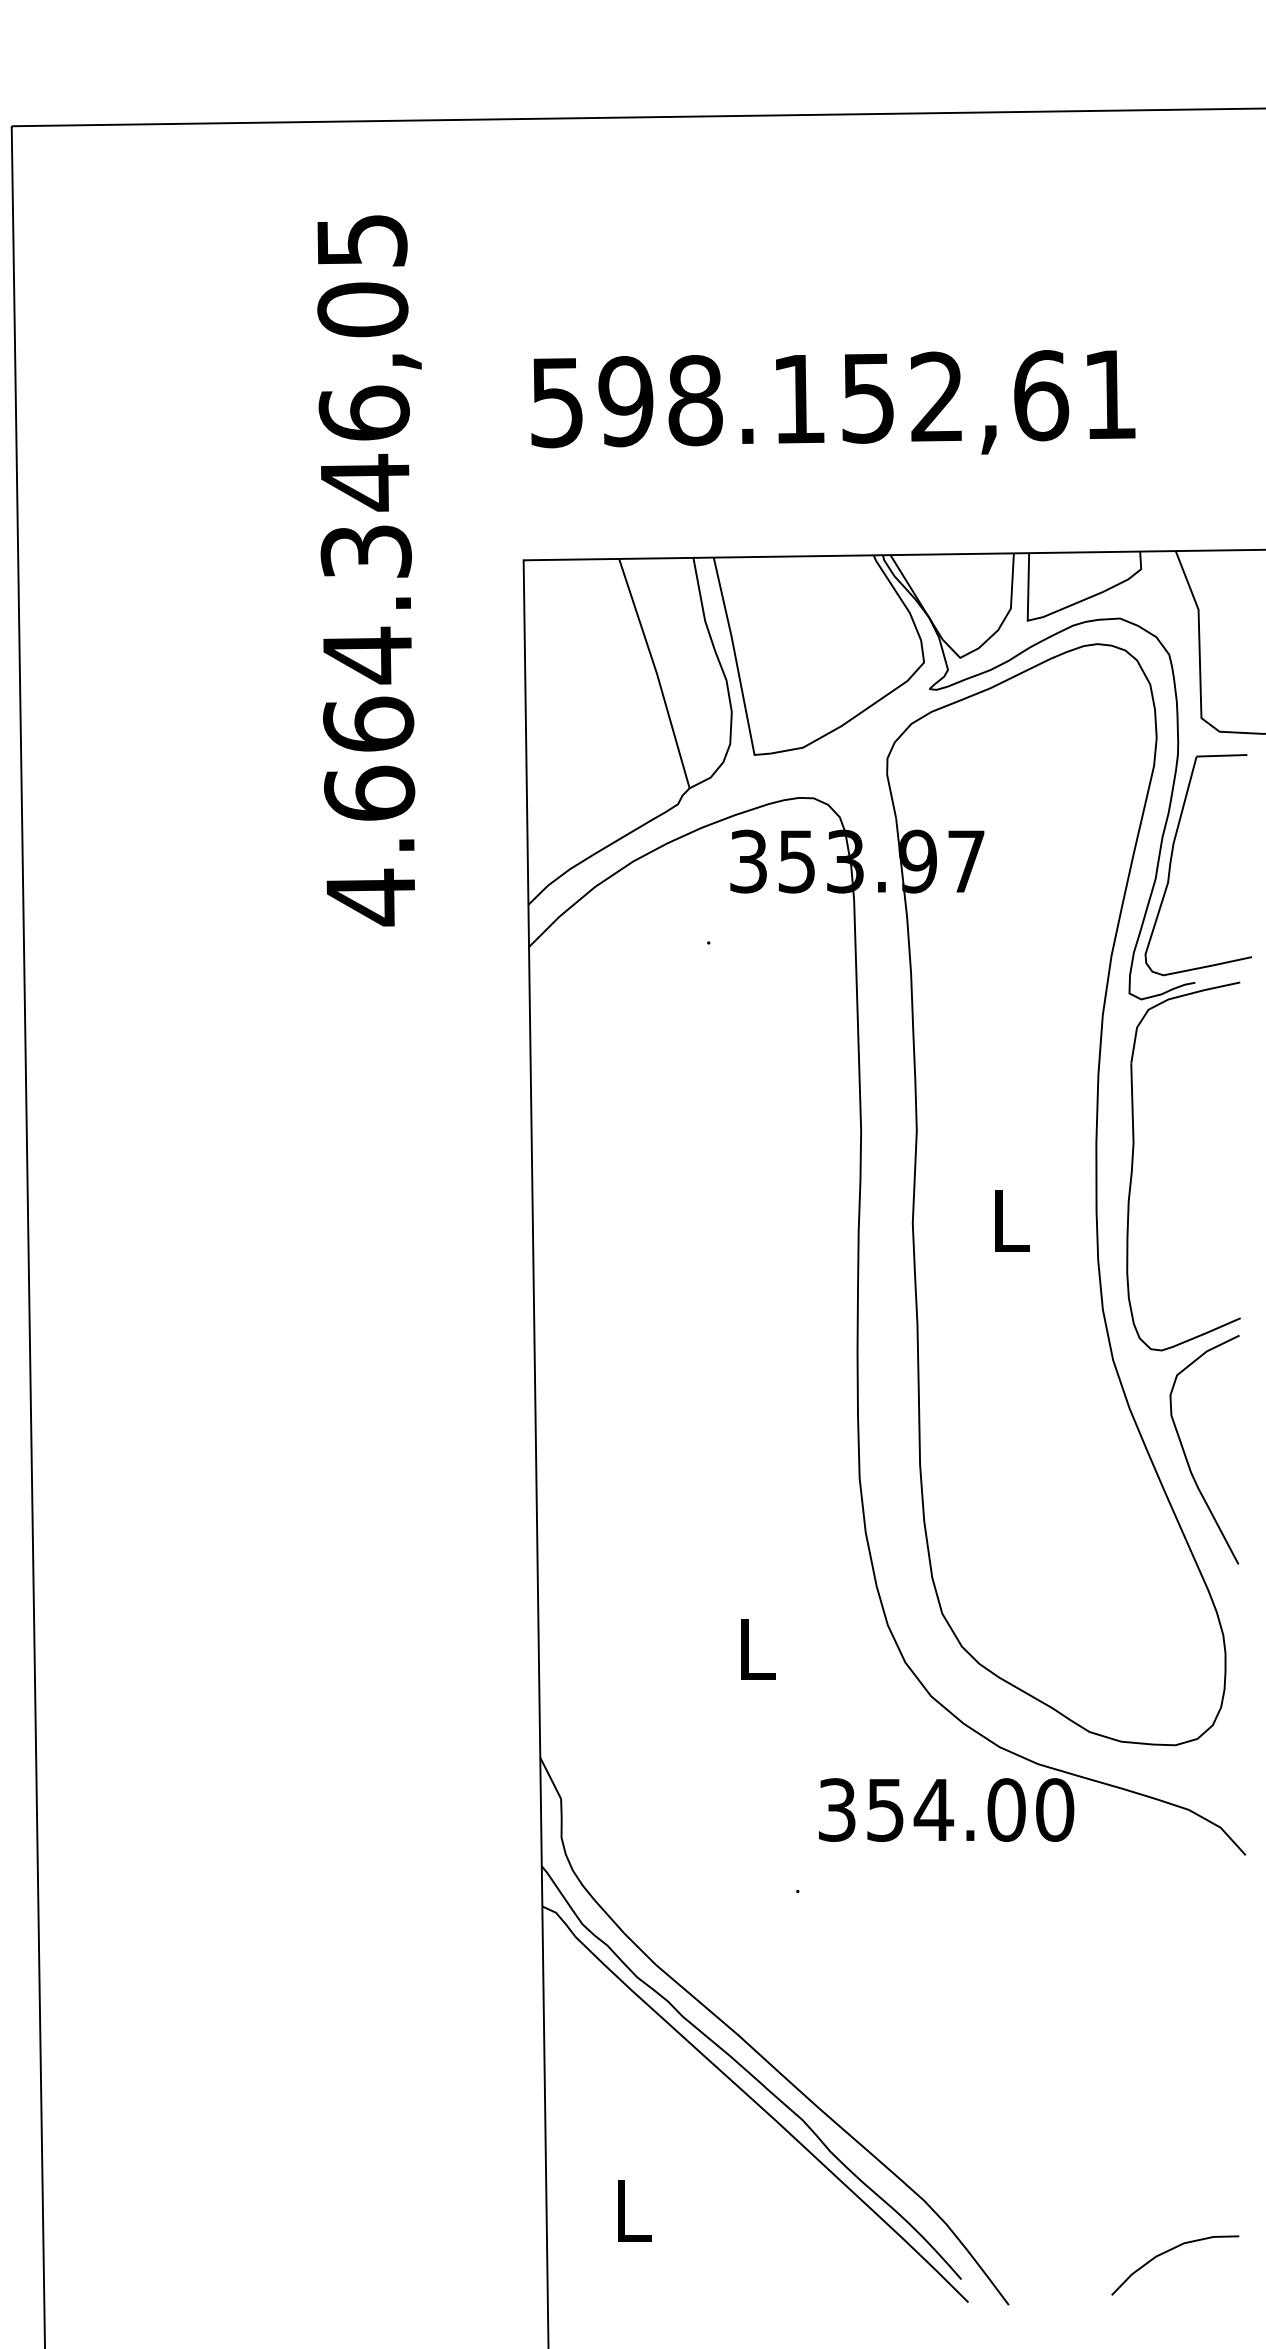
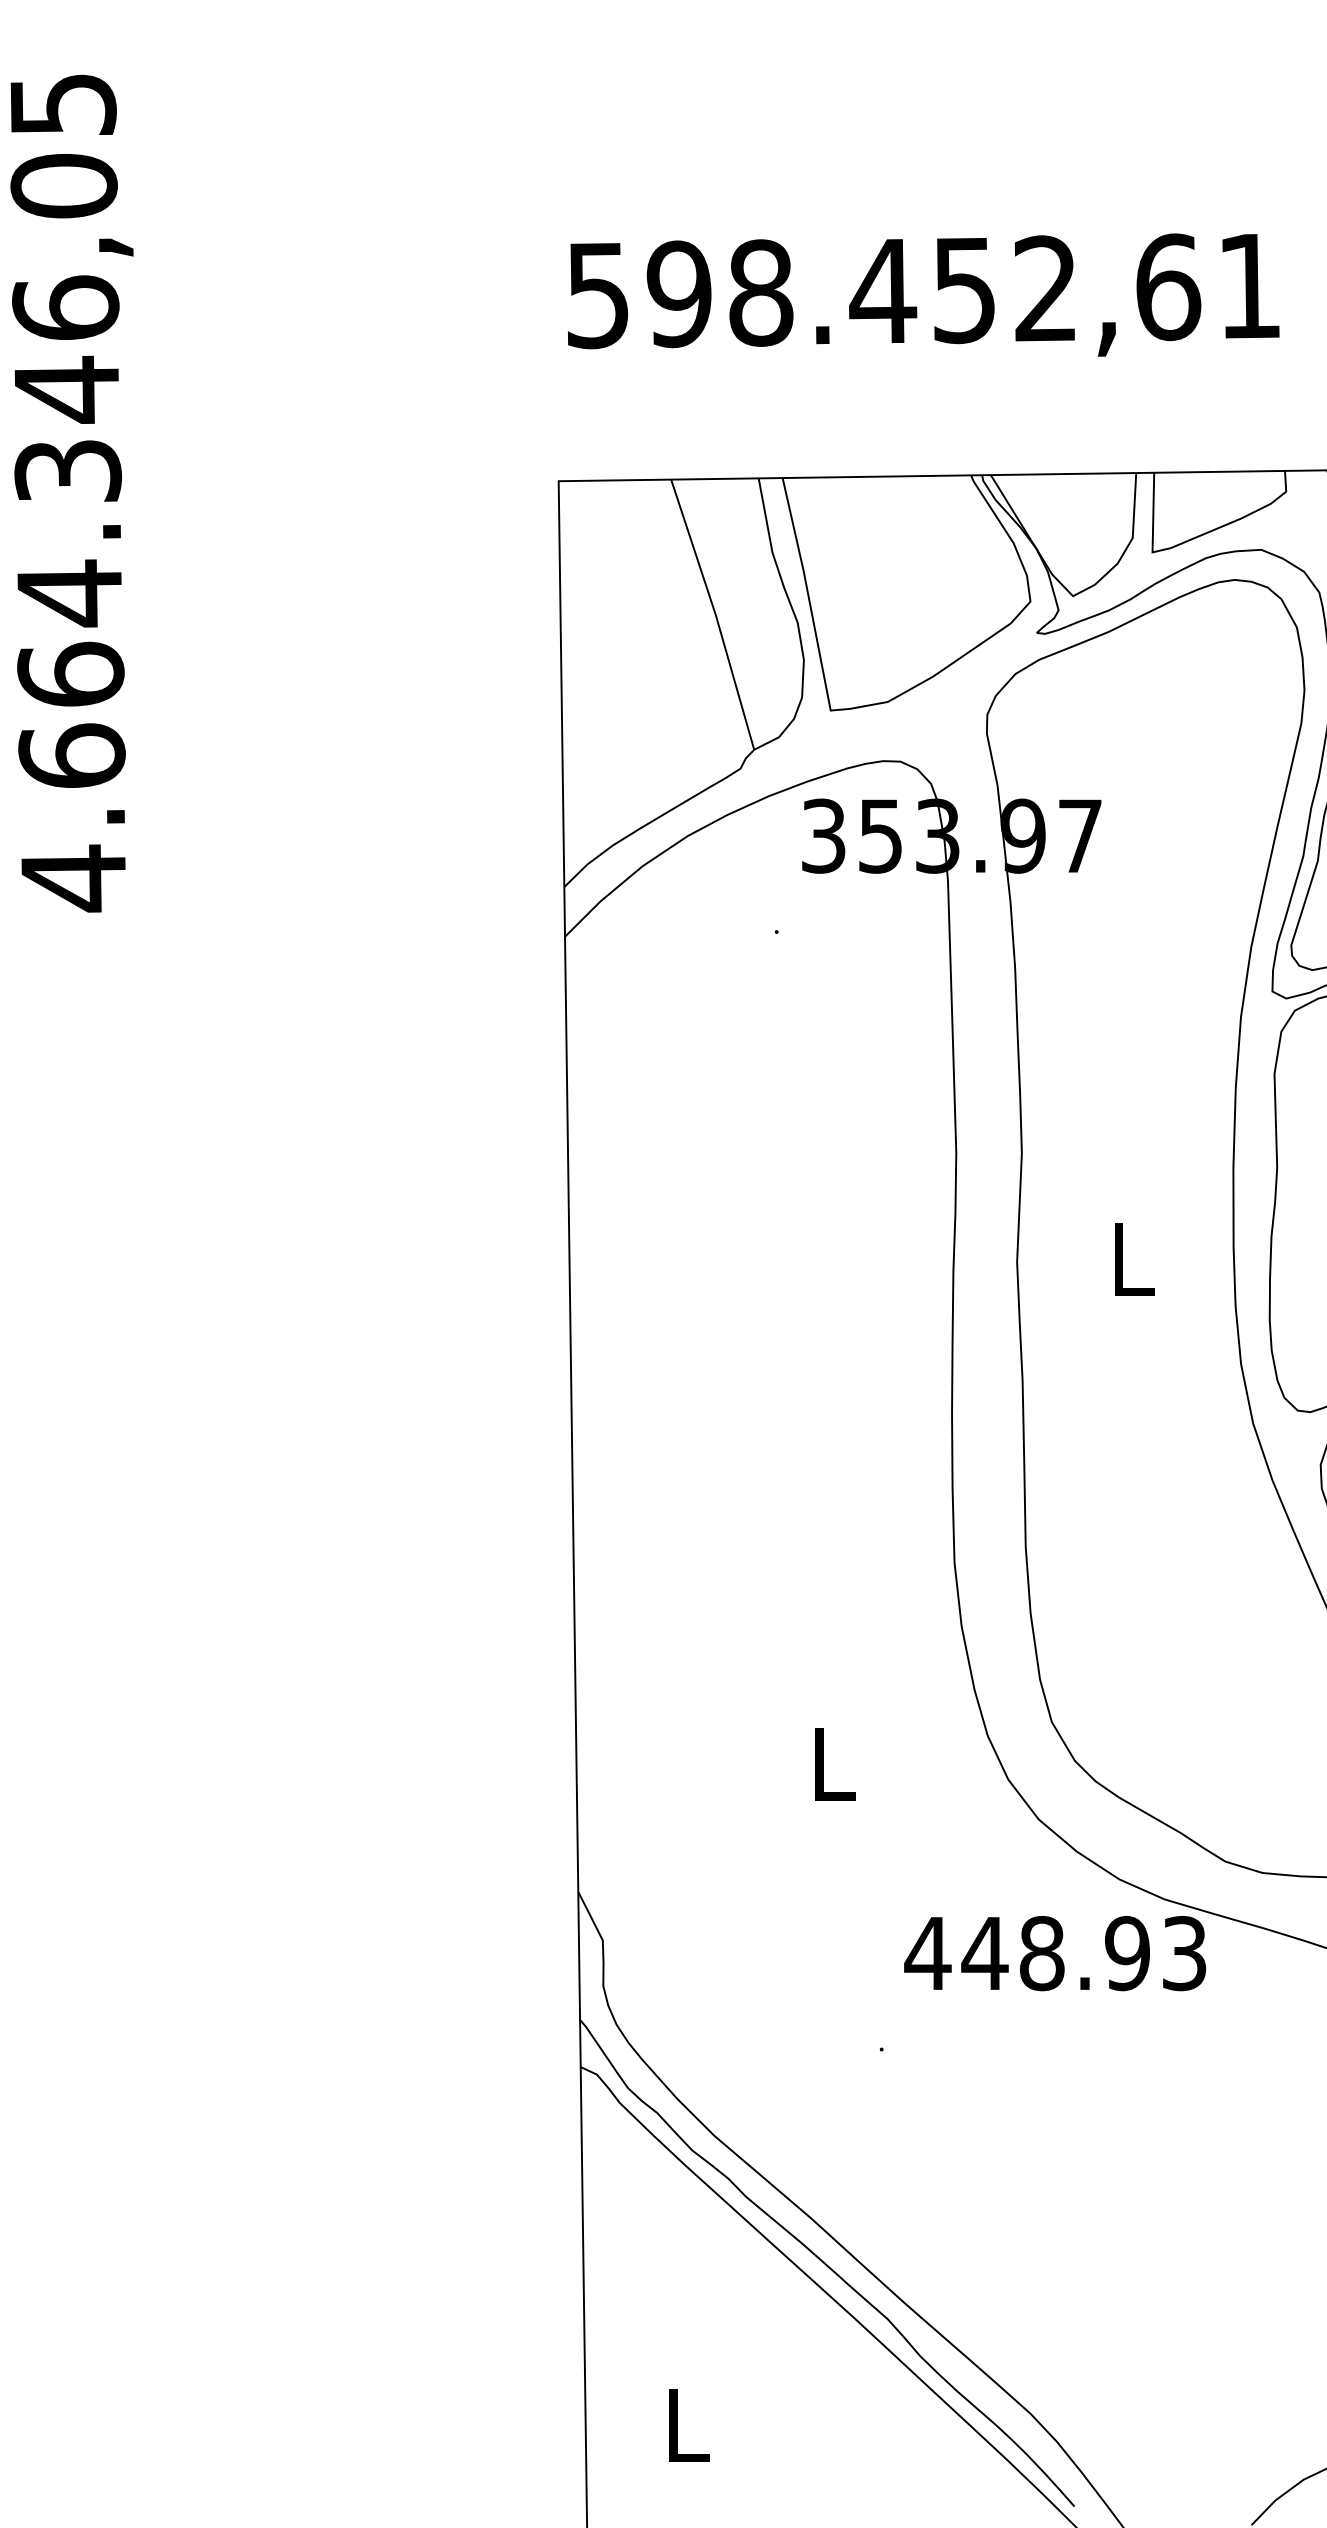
text: (798, 398) -> (882, 290), 598.152,61 -> 598.452,61
text: (369, 570) -> (71, 493), moved
text: (945, 1809) -> (1055, 1952), 354.00 -> 448.93

